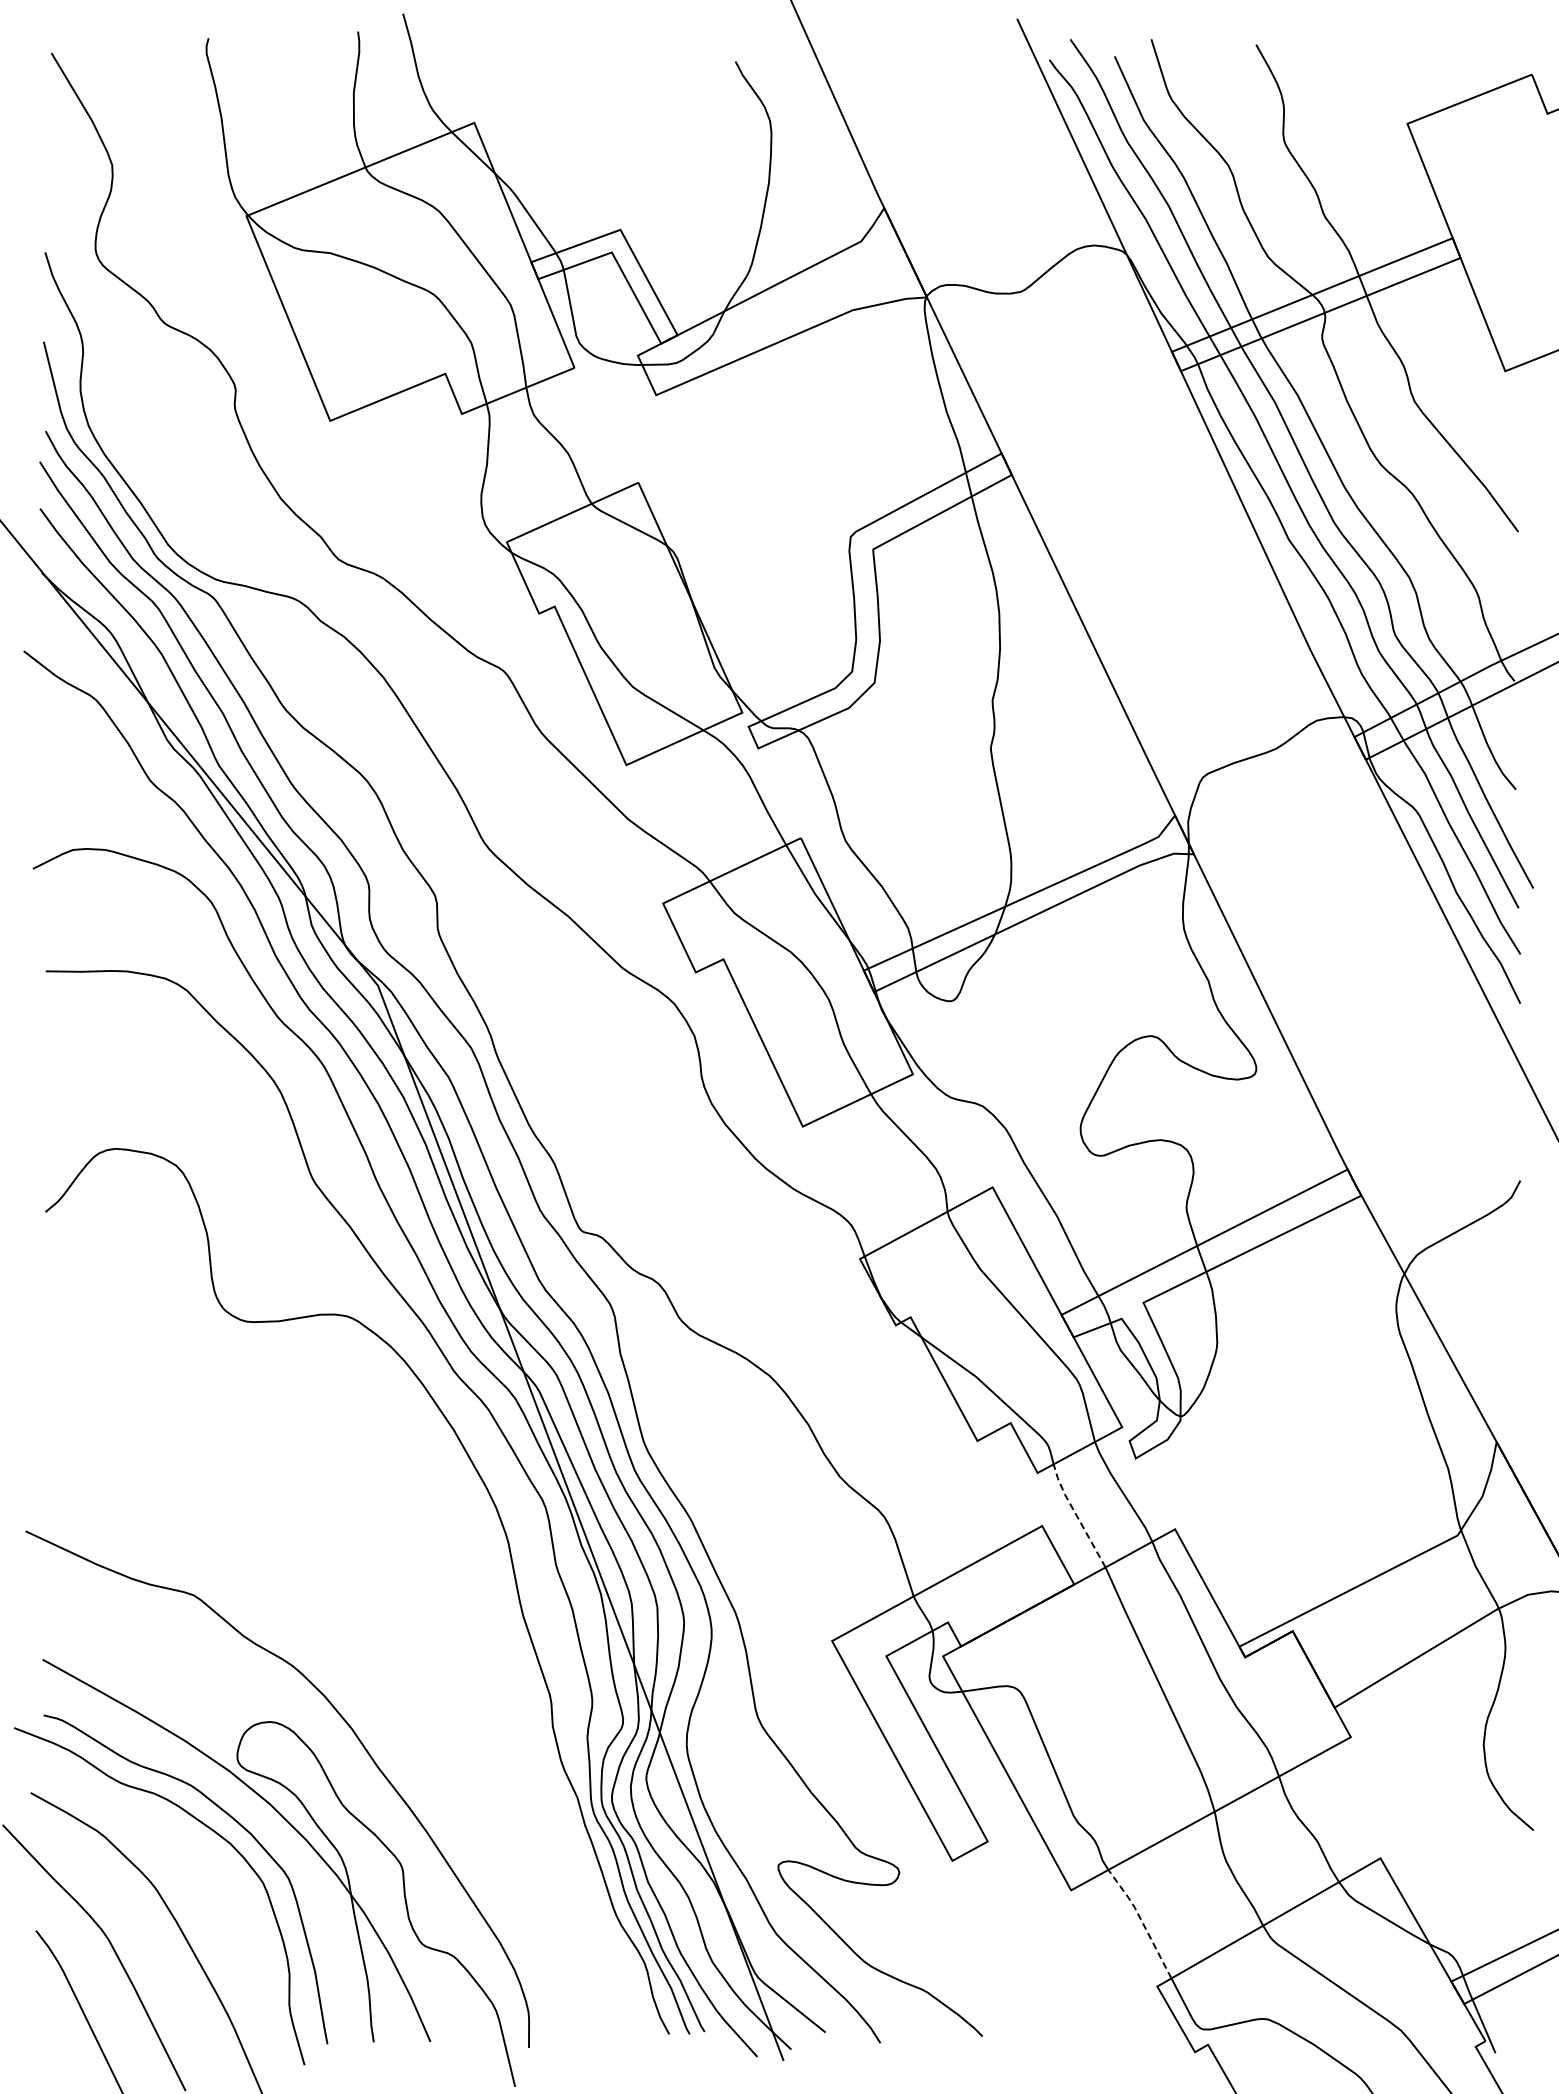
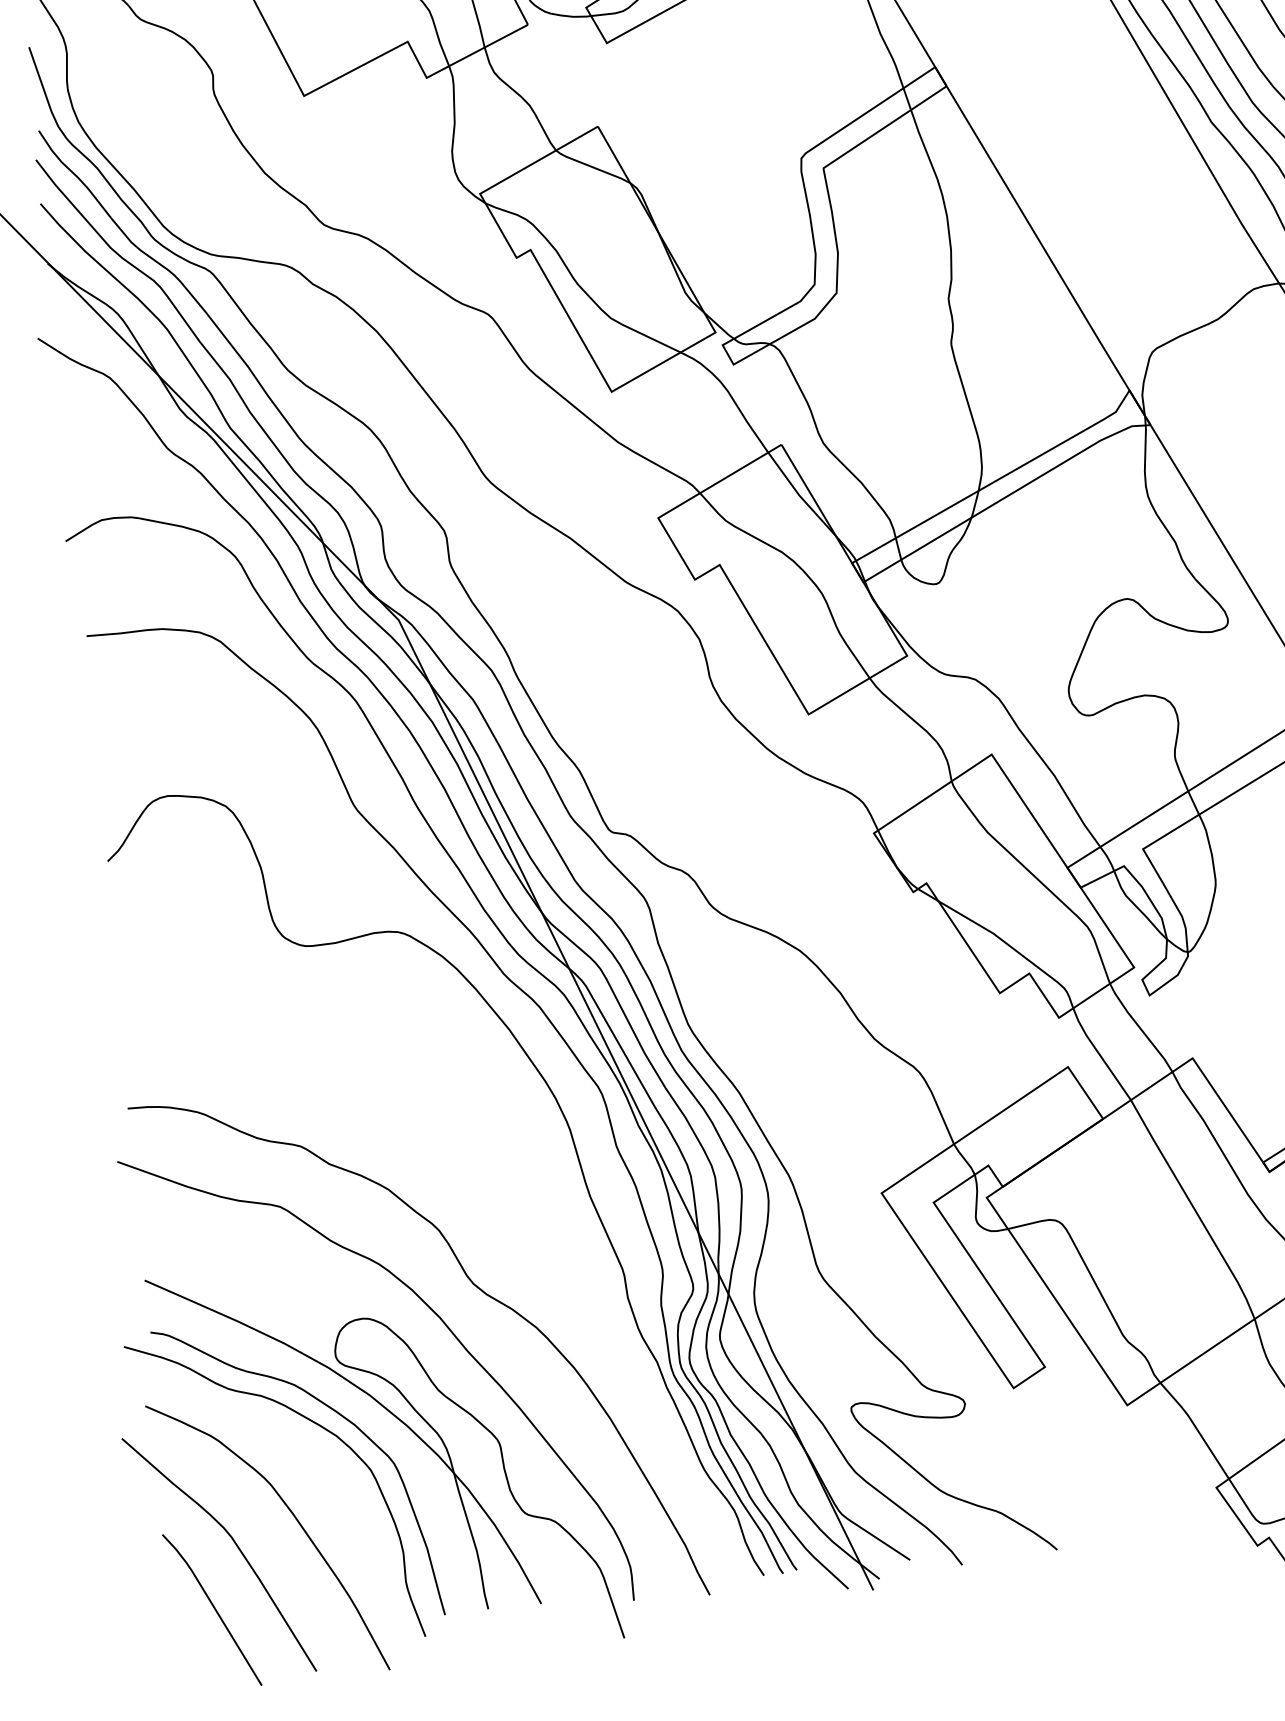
line: (1076, 1515) -> (1099, 1054), dashed -> solid
curve: (390, 1697) -> (473, 1285), added
line: (1141, 1921) -> (1195, 1428), dashed -> solid

